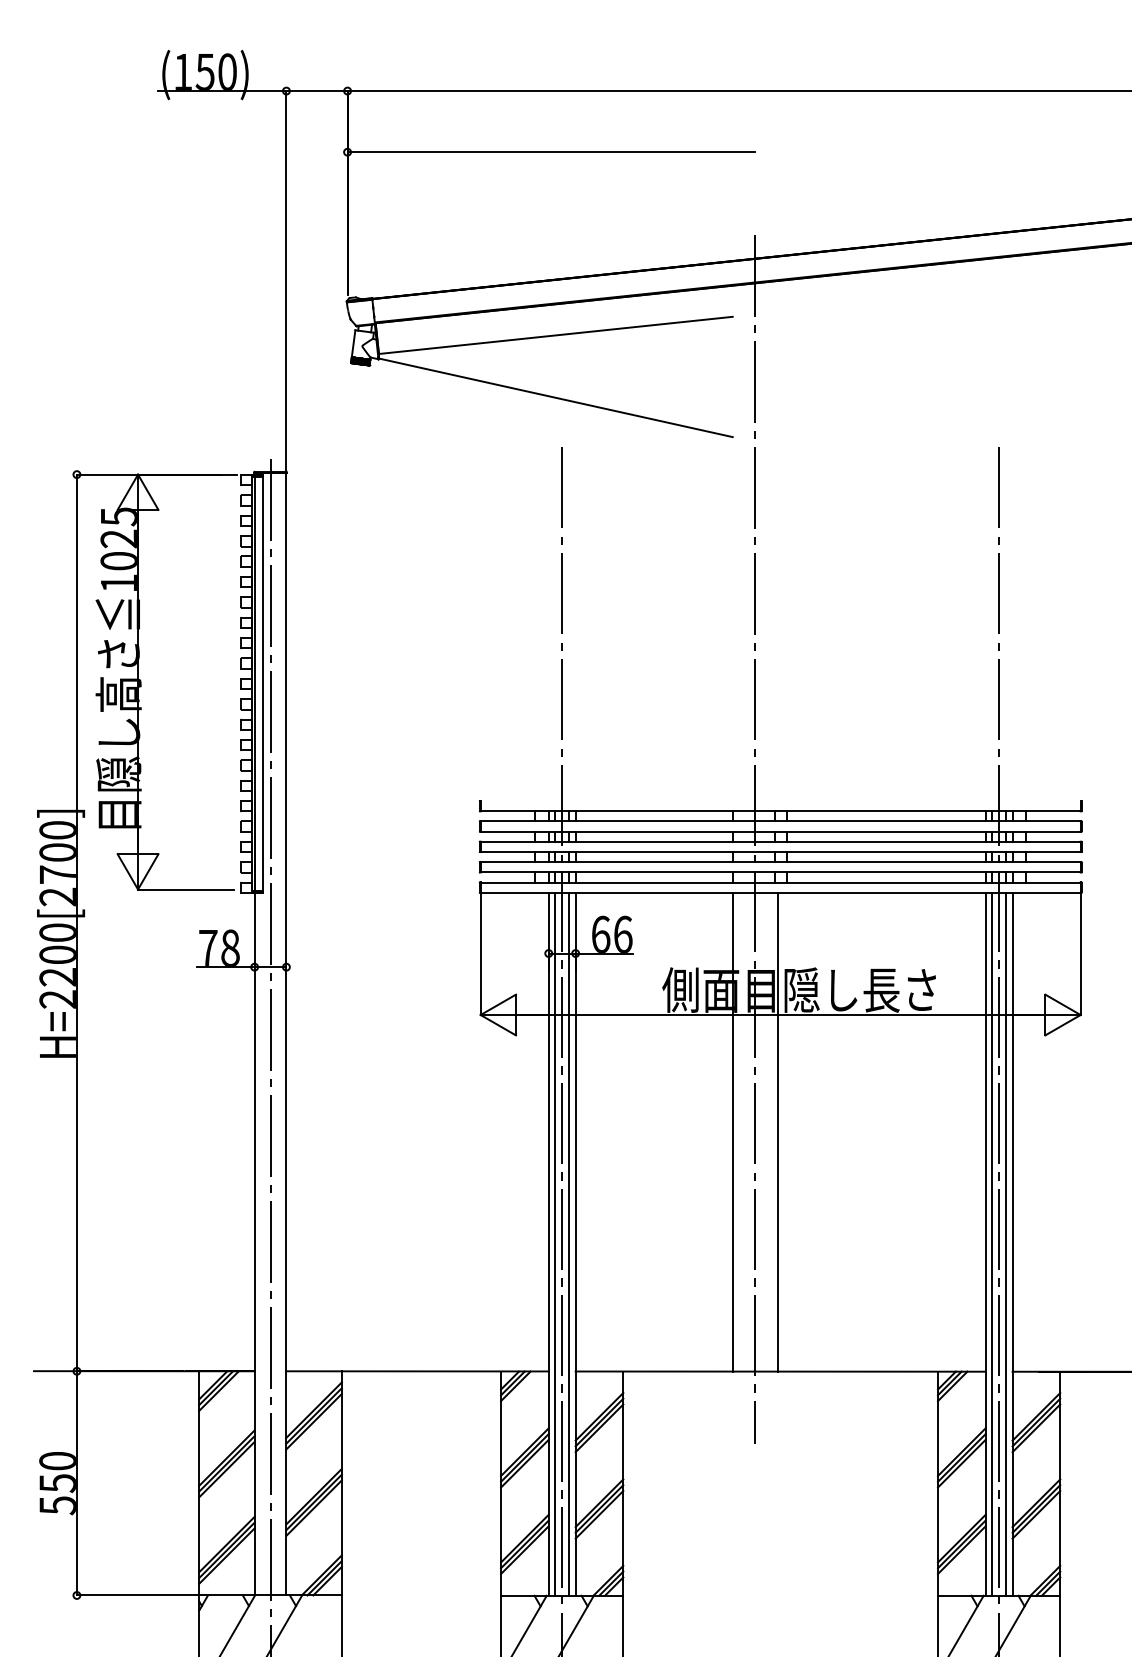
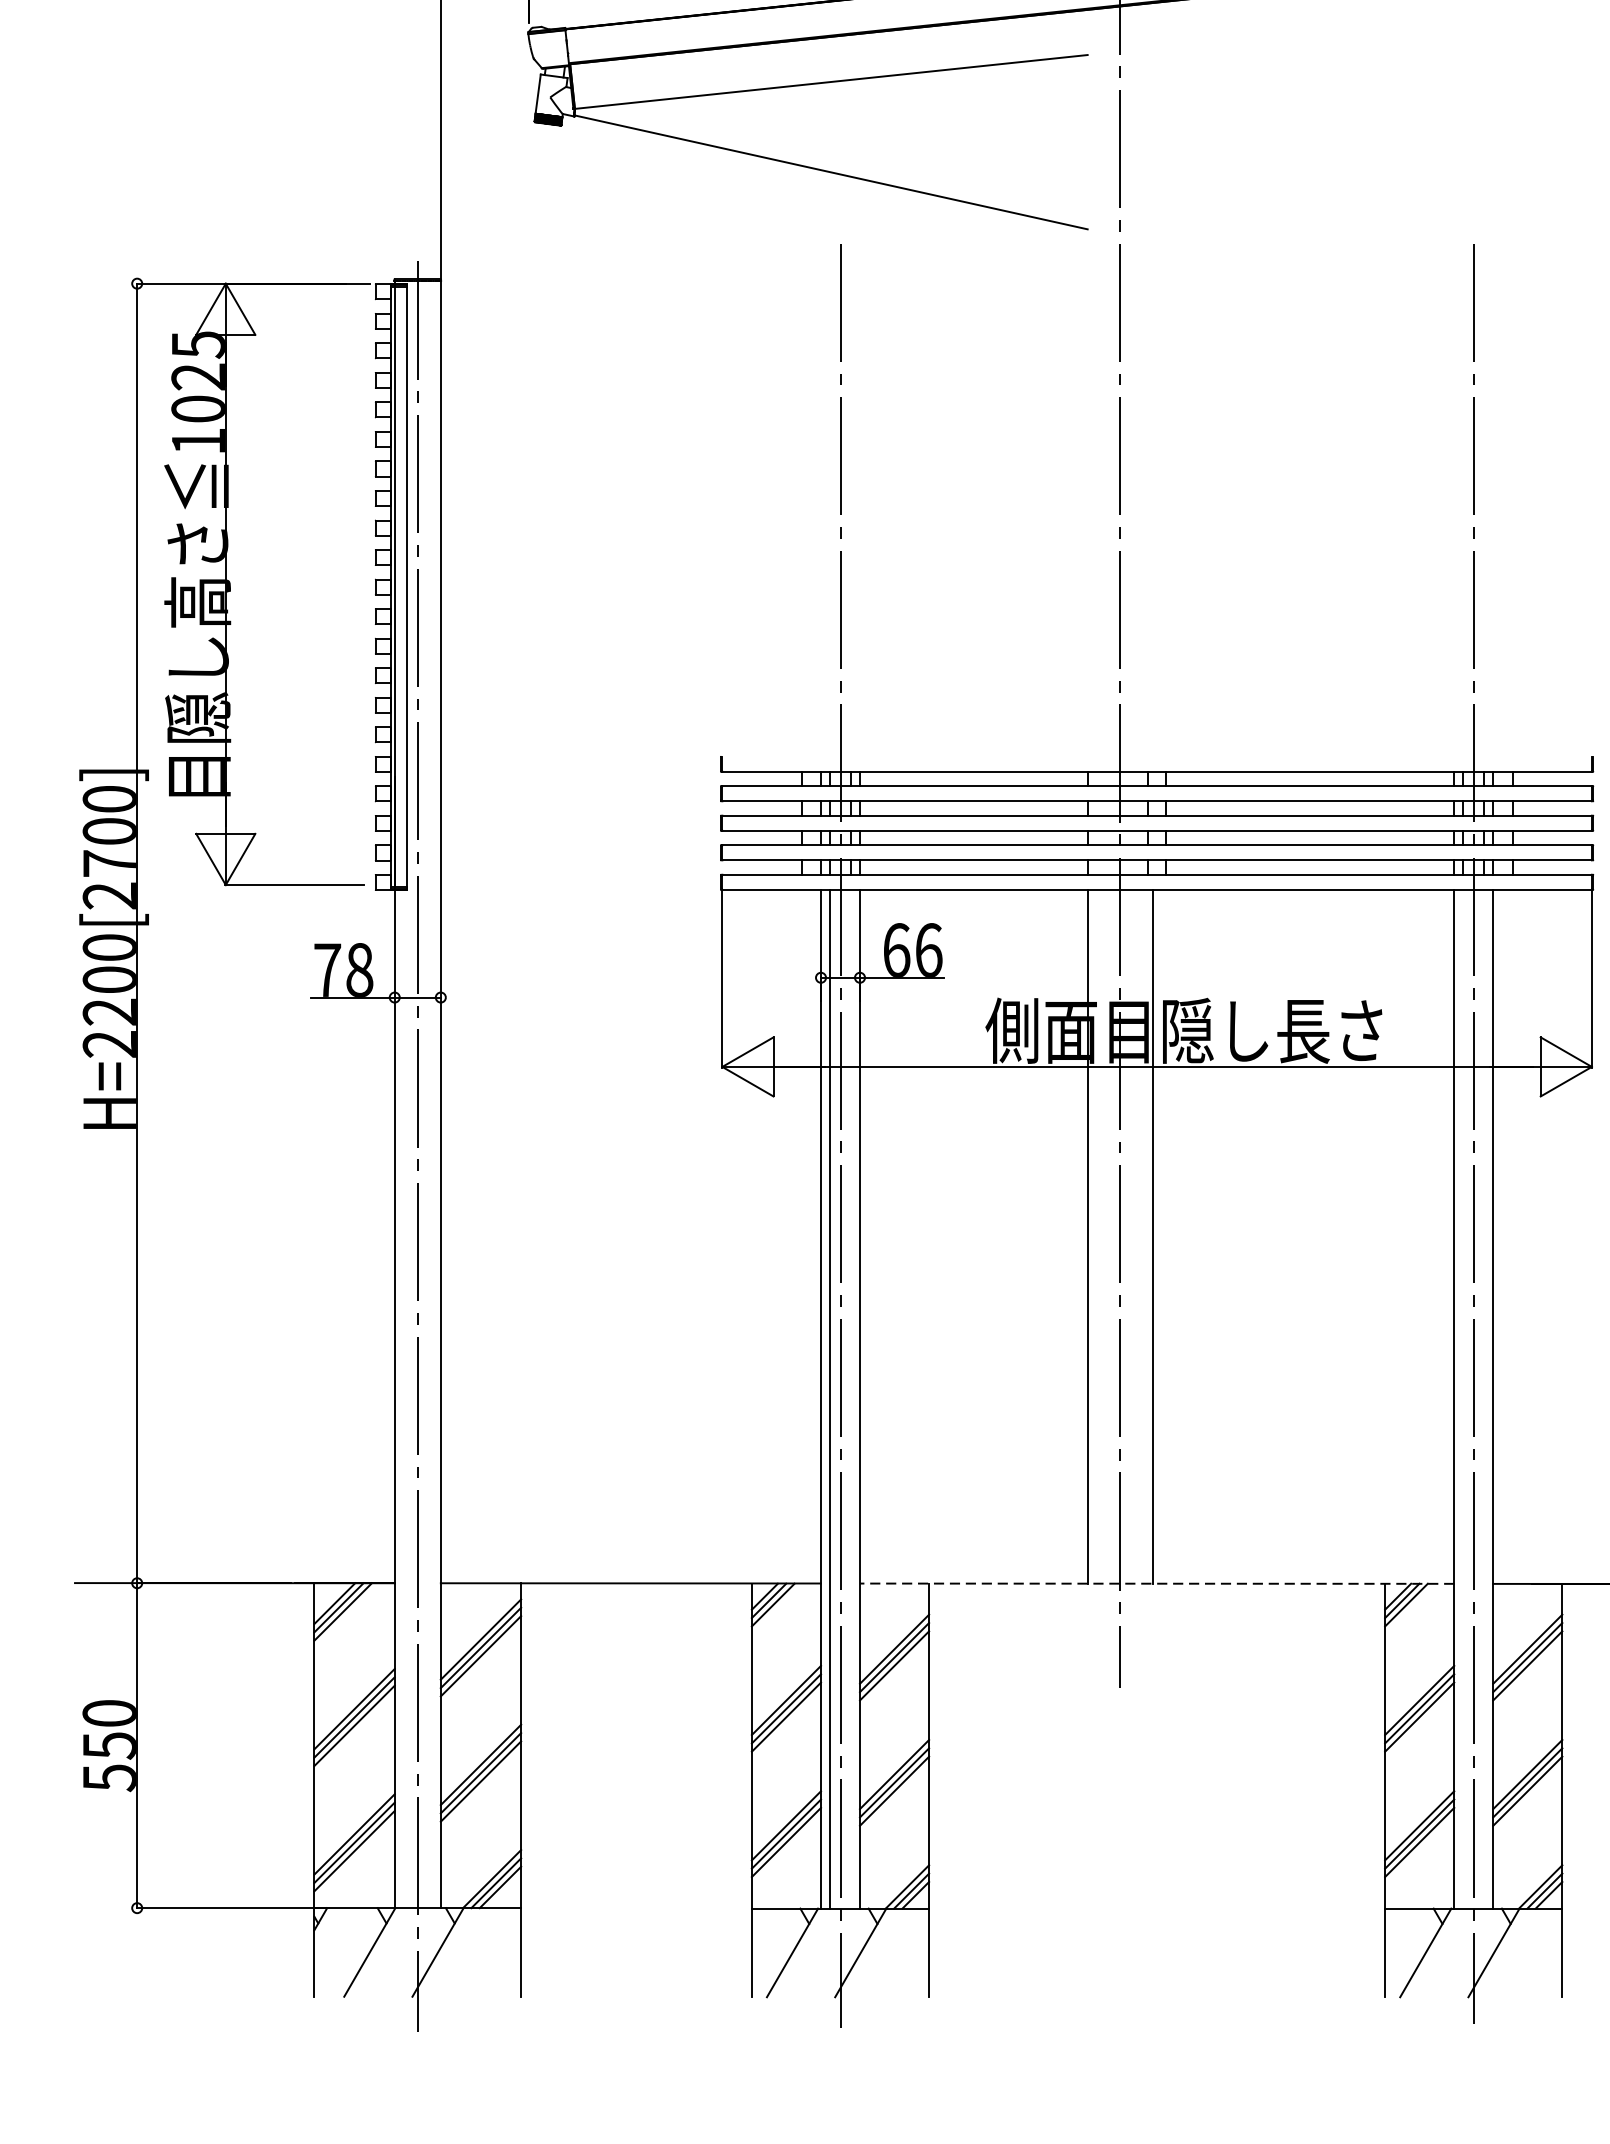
line: (569, 1243) -> (851, 1398), removed
line: (991, 1243) -> (1462, 1398), removed
line: (1006, 1243) -> (1484, 1398), removed
line: (780, 1371) -> (1156, 1583), solid -> dashed

